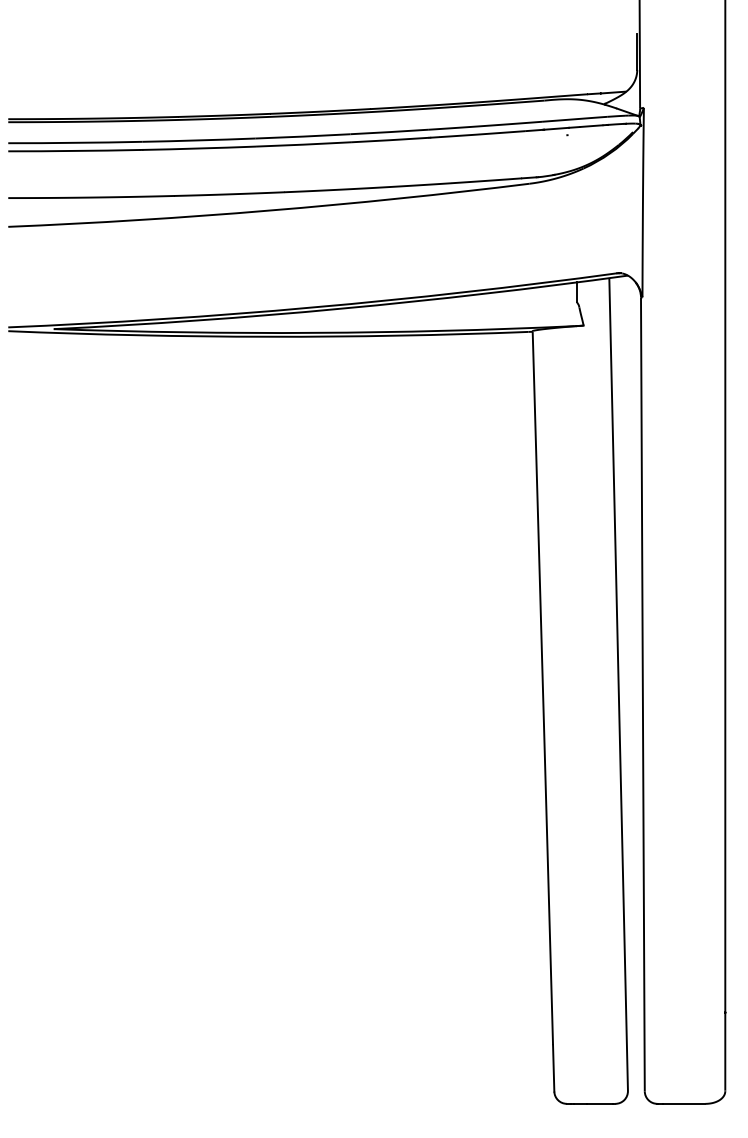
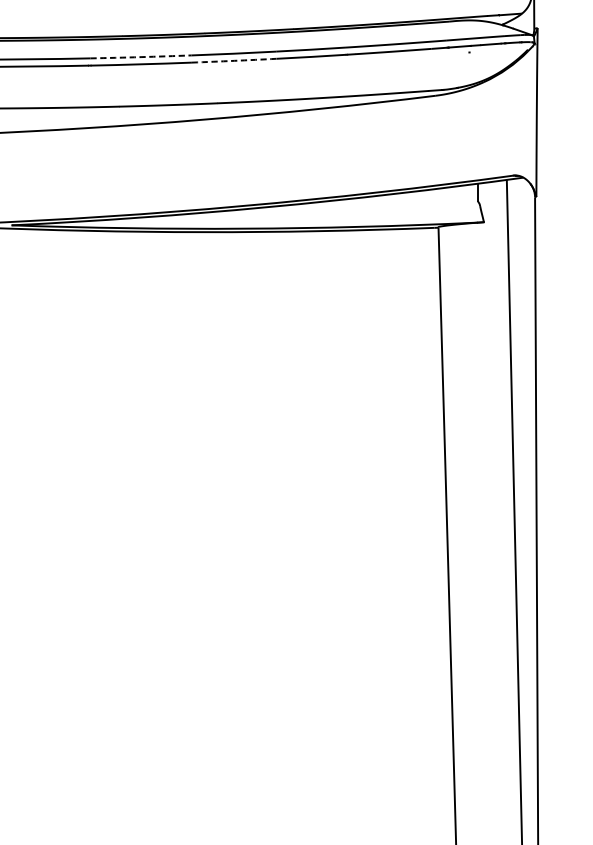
arc: (198, 140) -> (140, 57), solid -> dashed
arc: (303, 144) -> (234, 60), solid -> dashed

